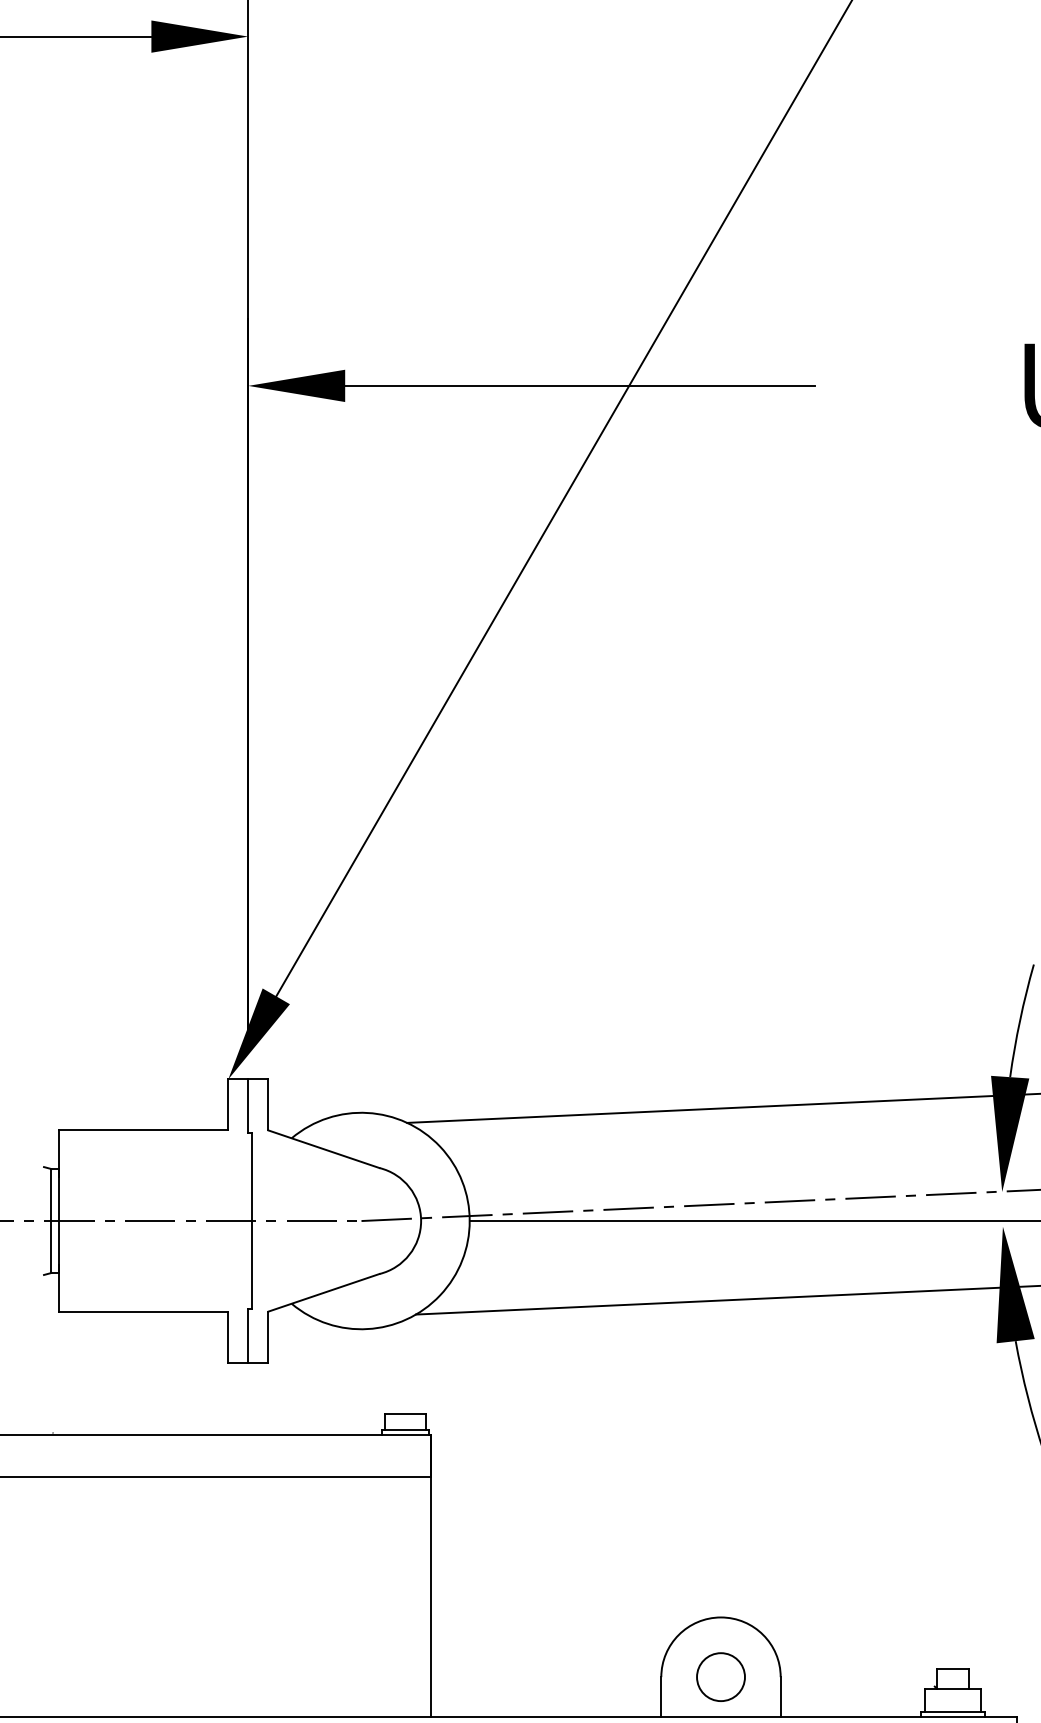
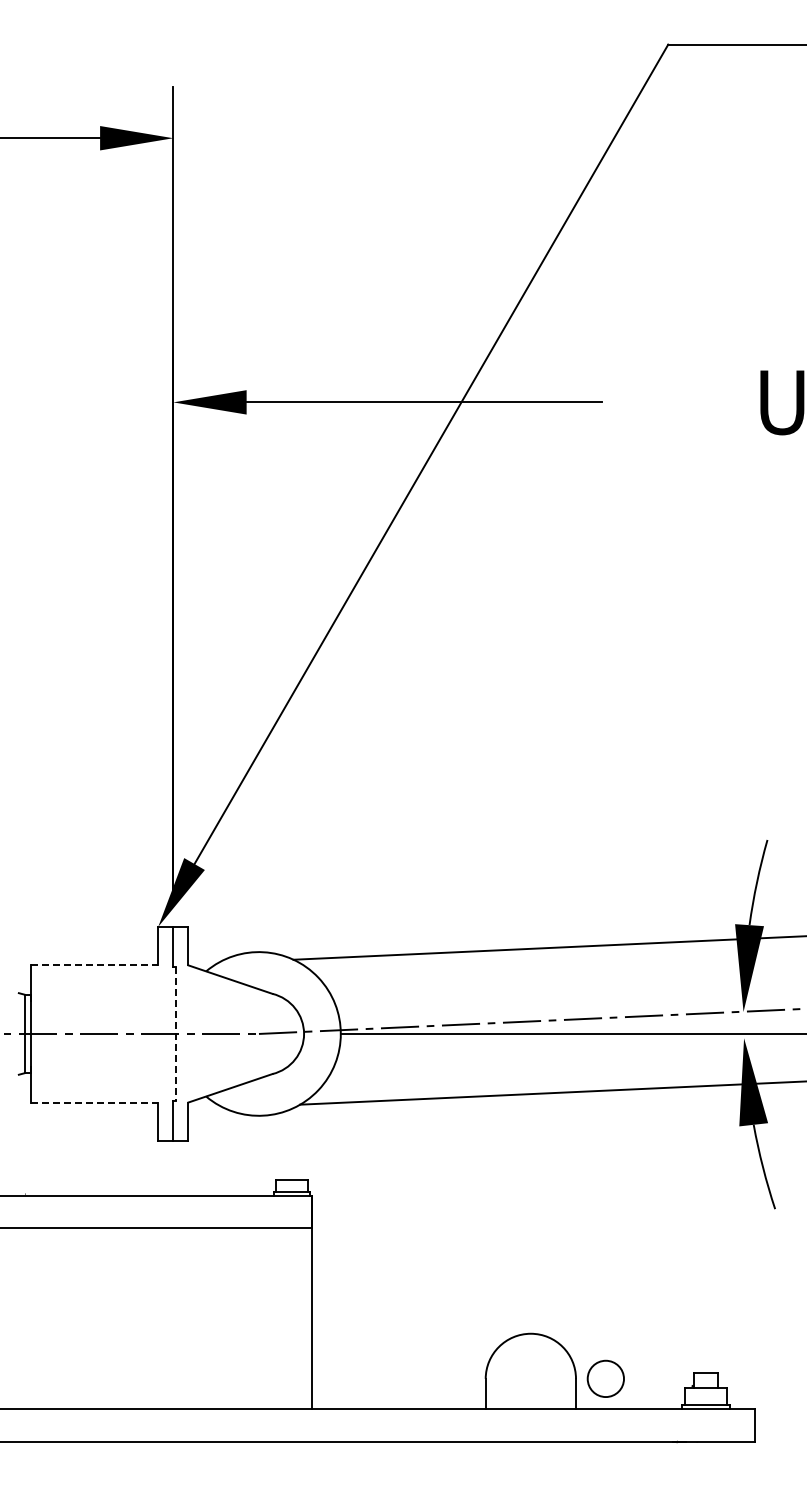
line: (144, 1130) -> (94, 965), solid -> dashed
line: (252, 1220) -> (176, 1033), solid -> dashed
line: (144, 1311) -> (94, 1102), solid -> dashed
circle: (720, 1676) -> (605, 1378), moved

